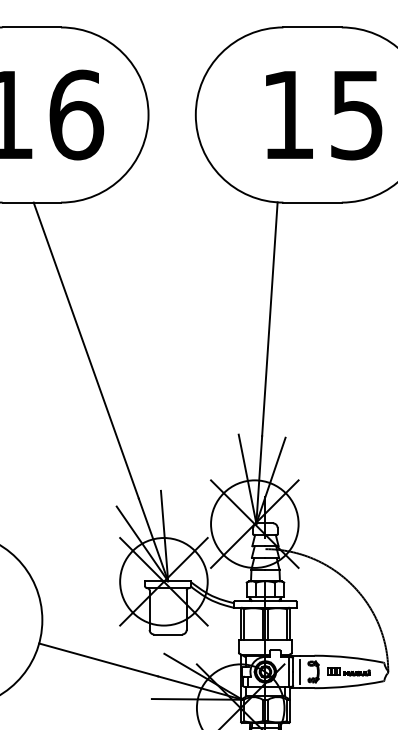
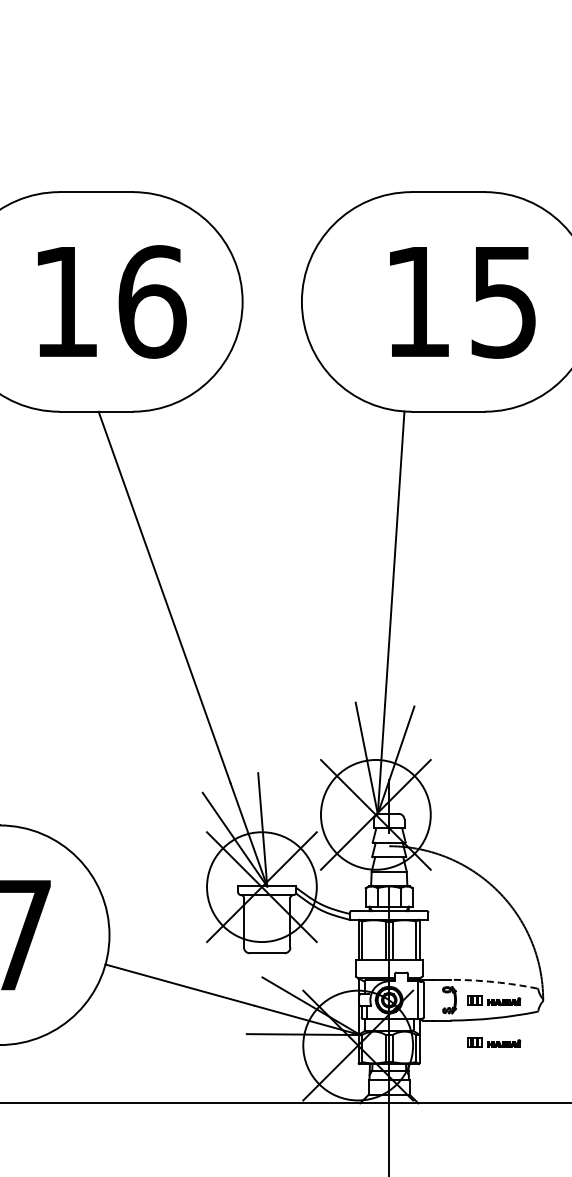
arc: (349, 657) -> (494, 982), solid -> dashed
line: (299, 672) -> (432, 1000), removed
part: (349, 705) -> (494, 1042), added

